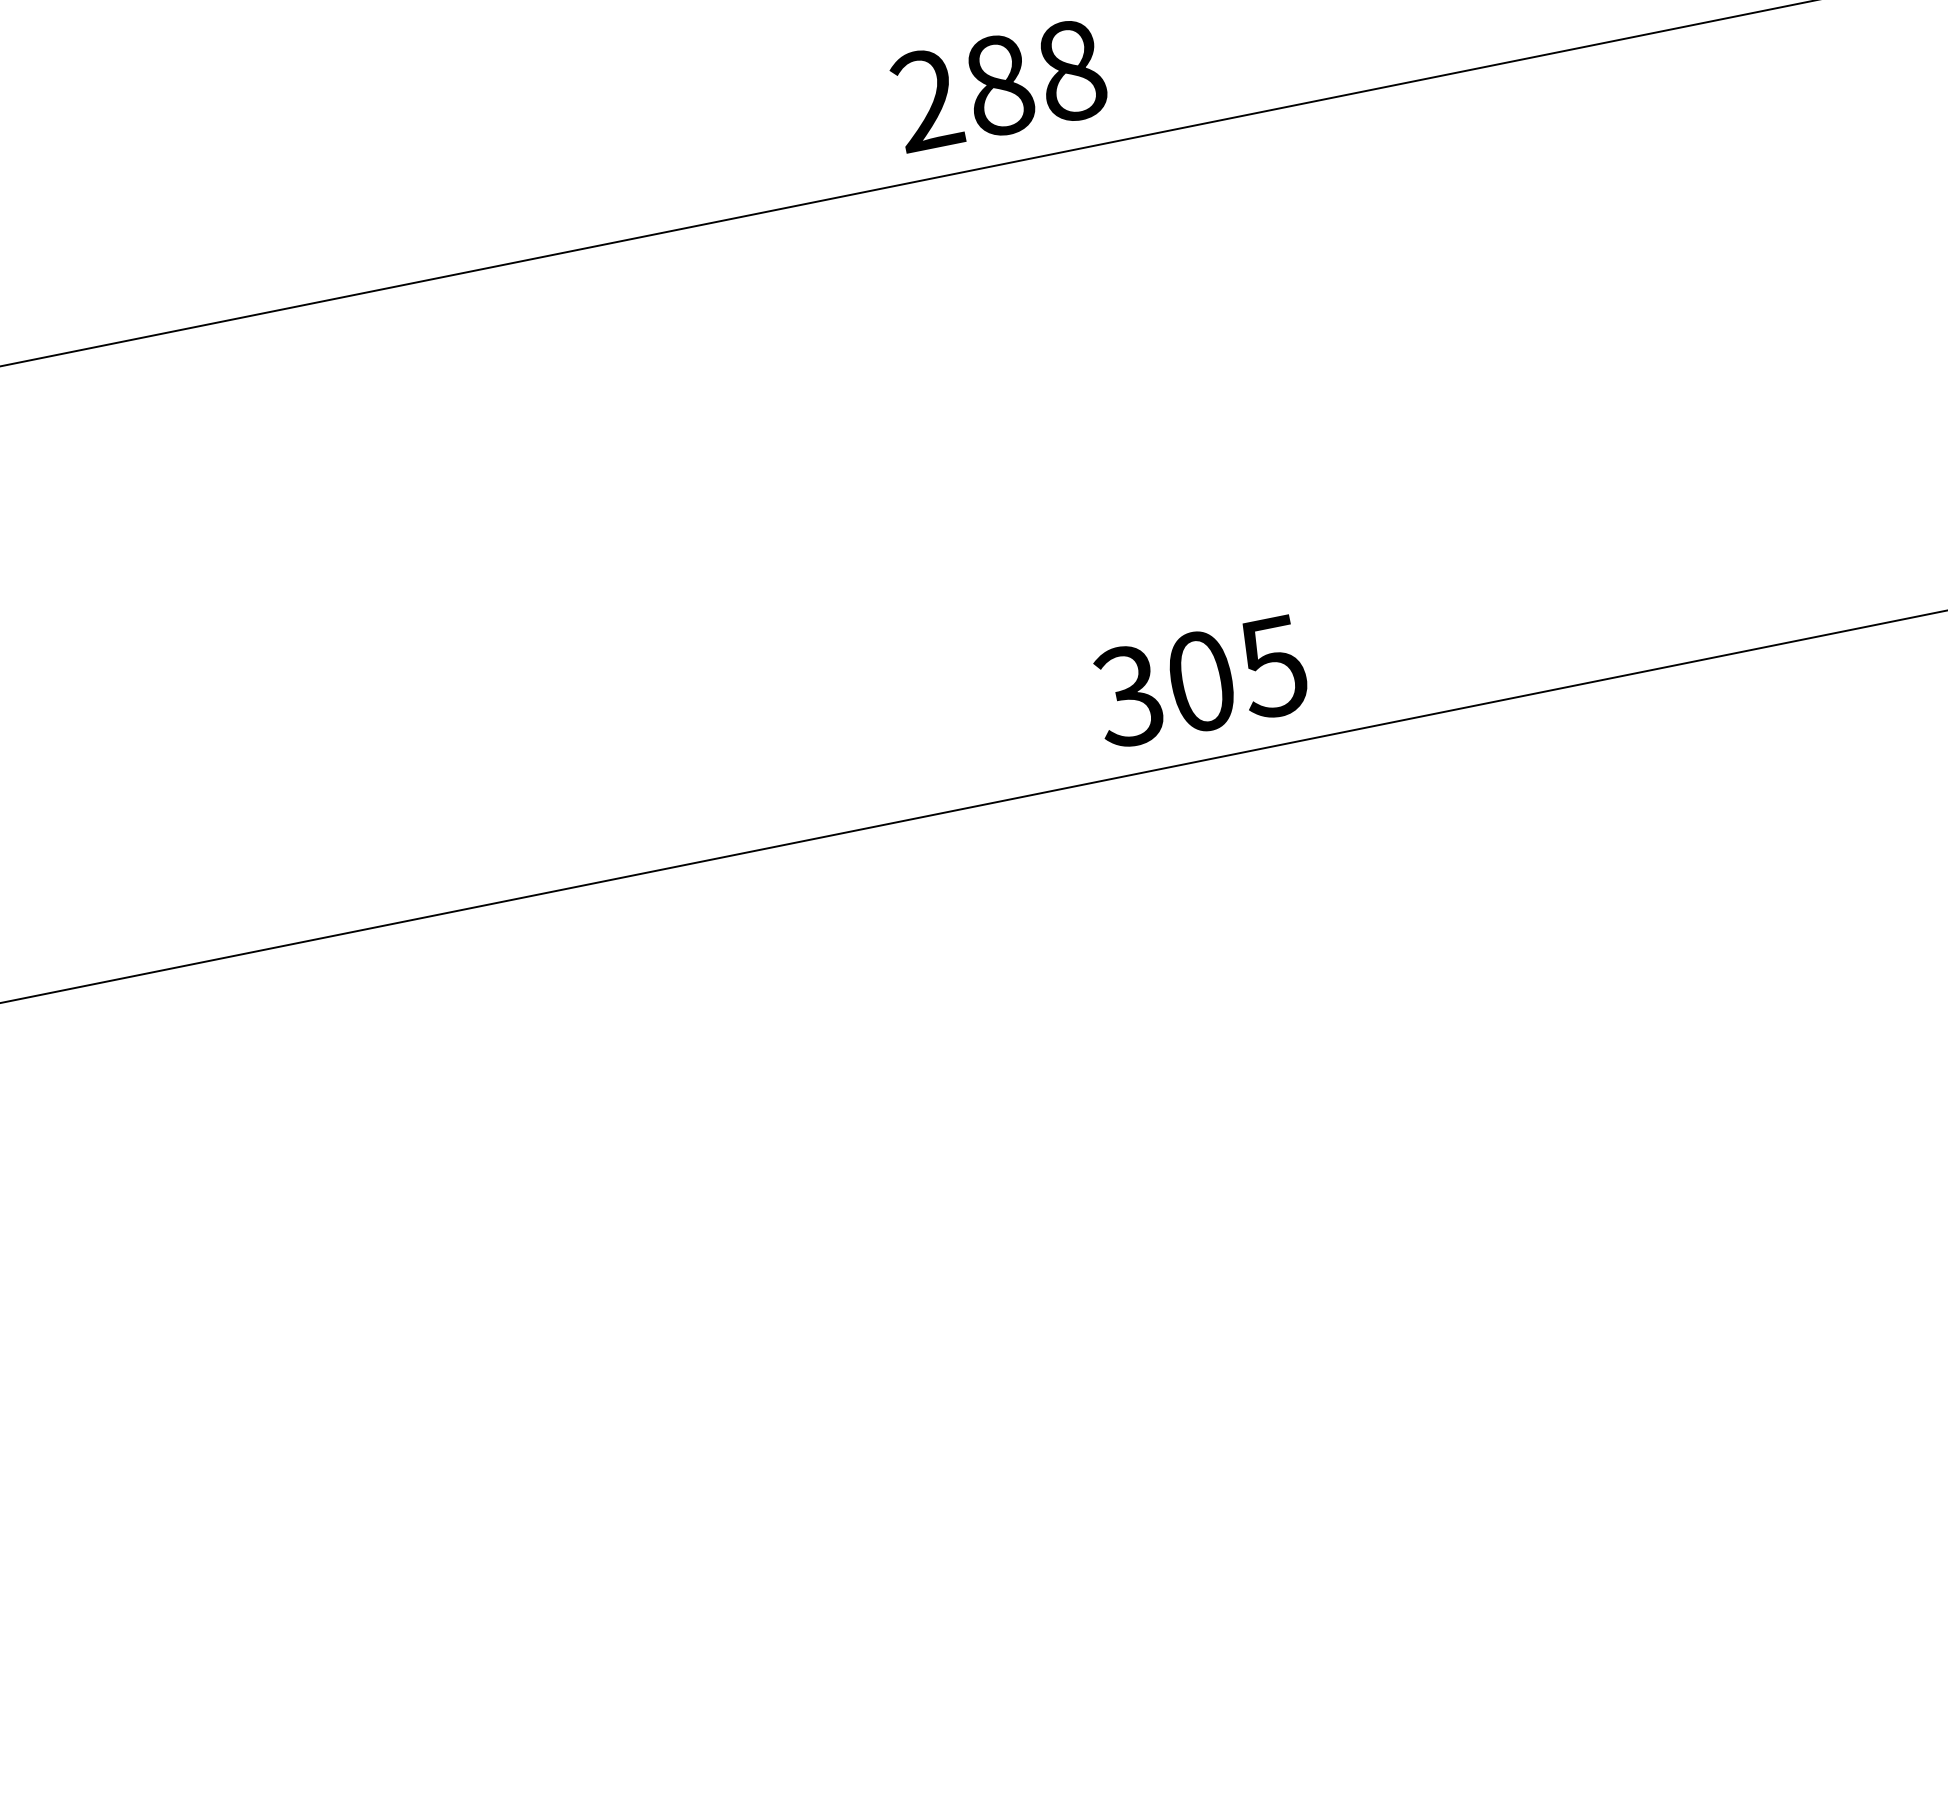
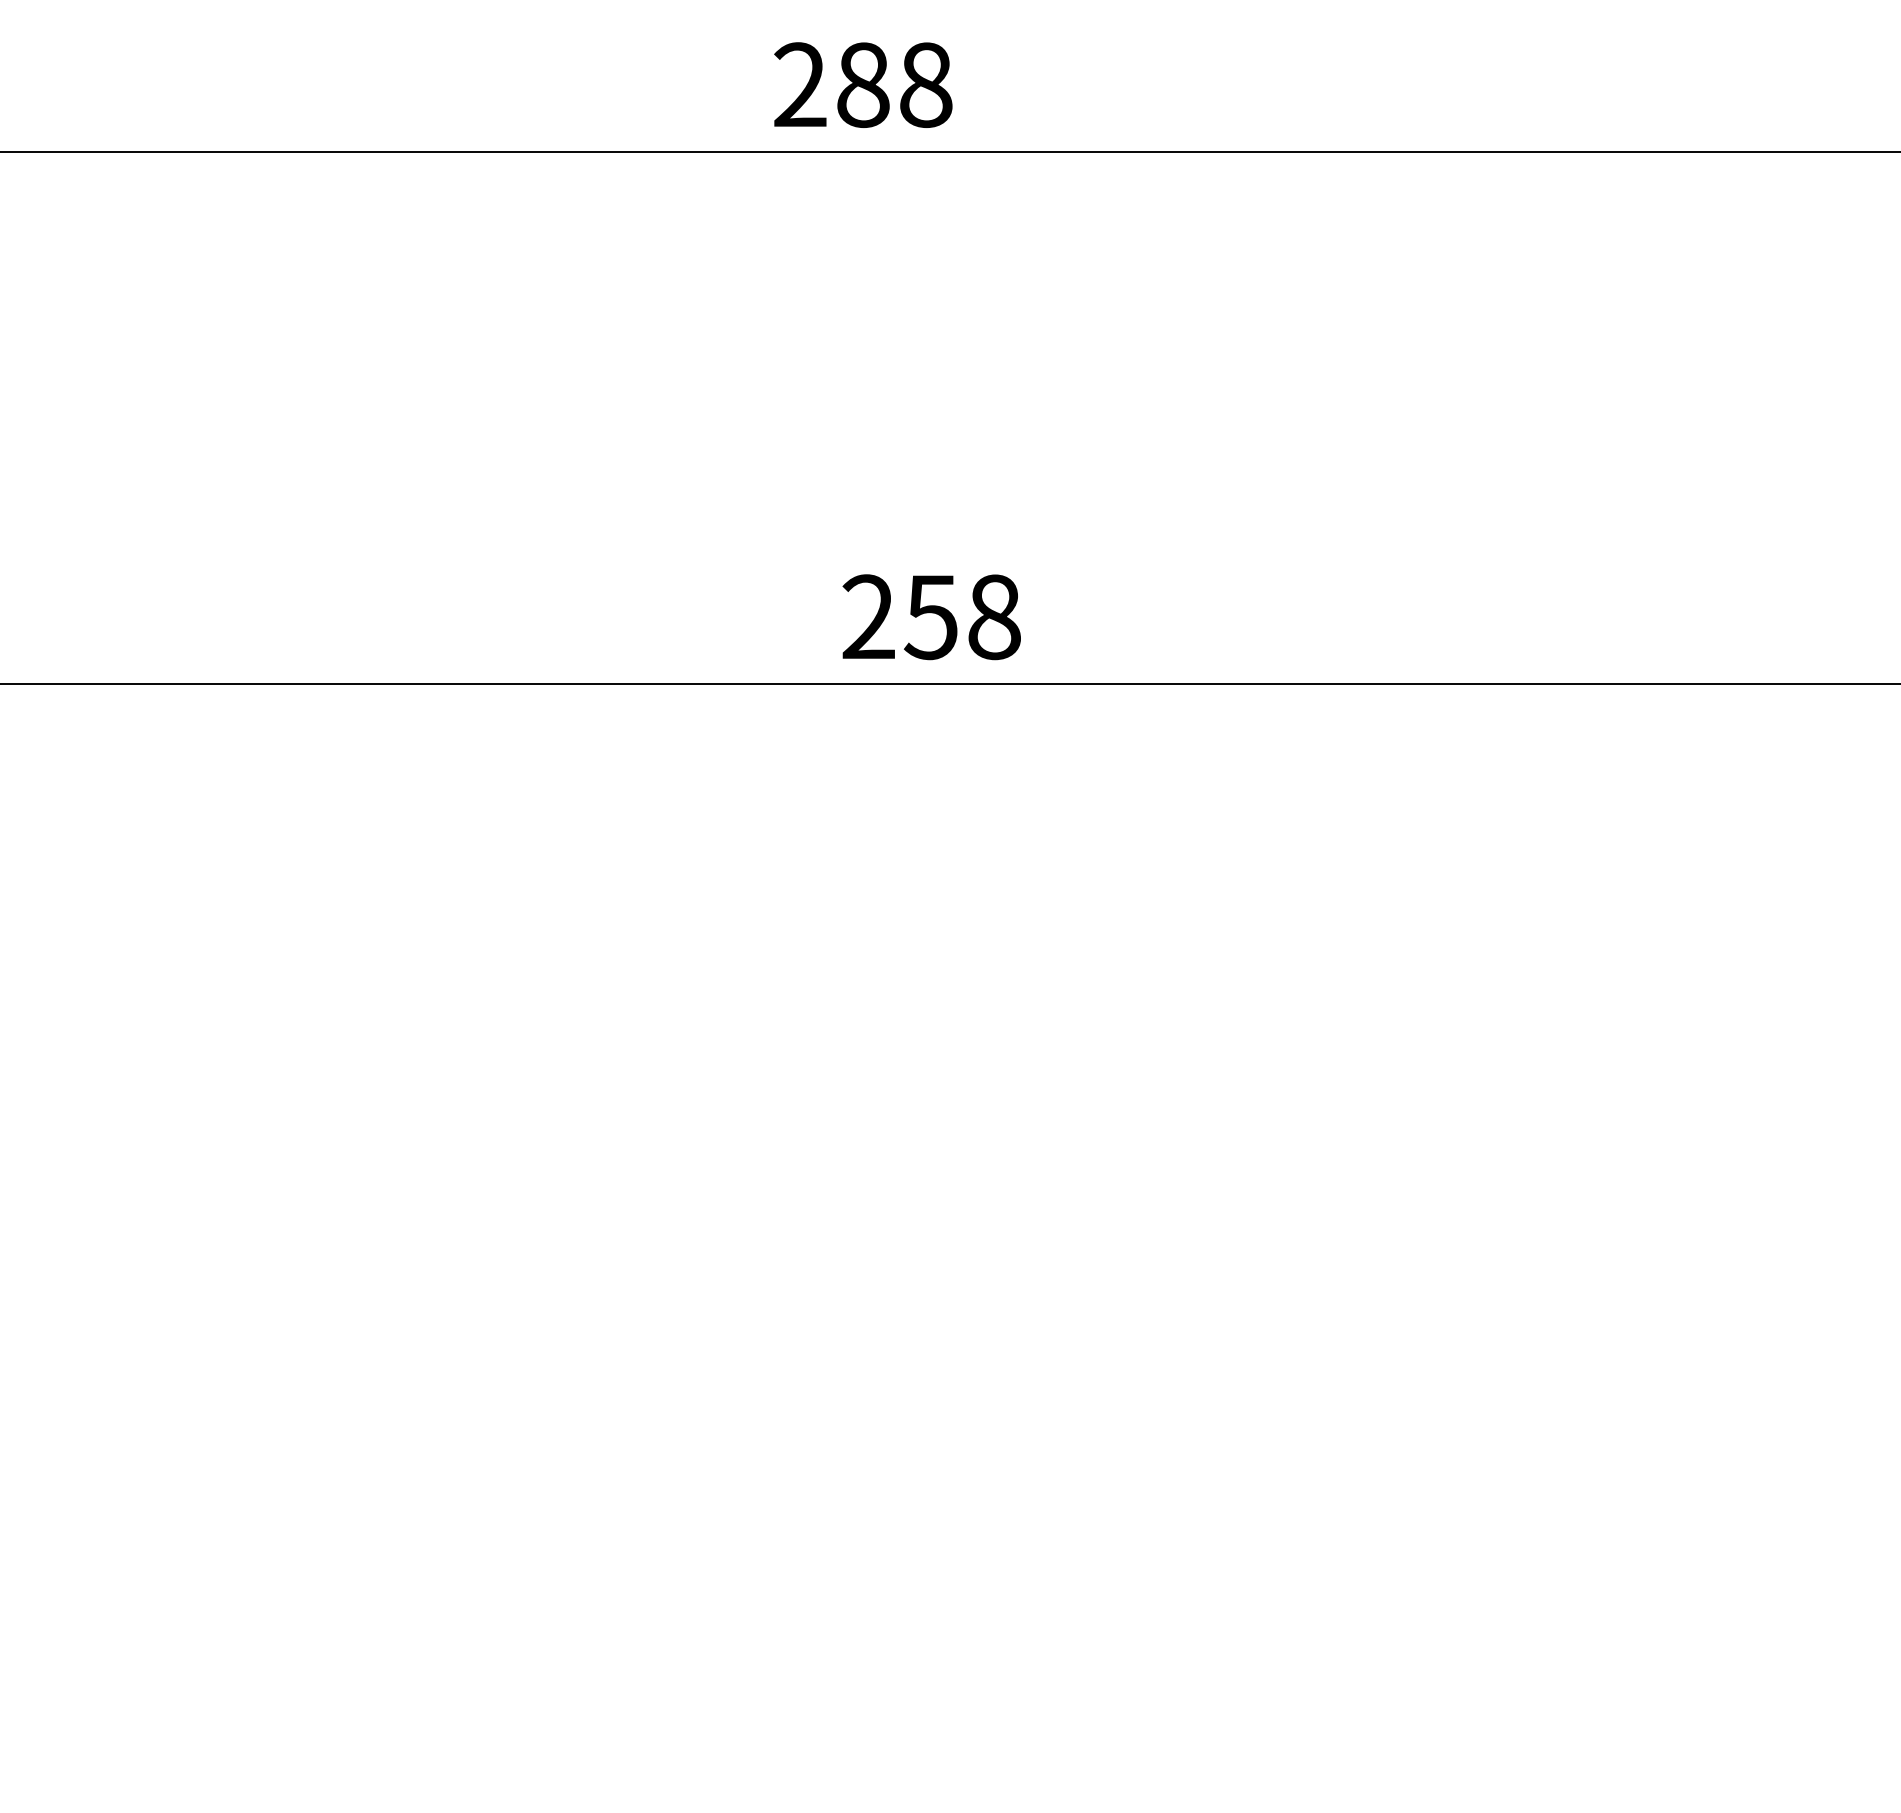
text: (1200, 682) -> (930, 617), 305 -> 258

